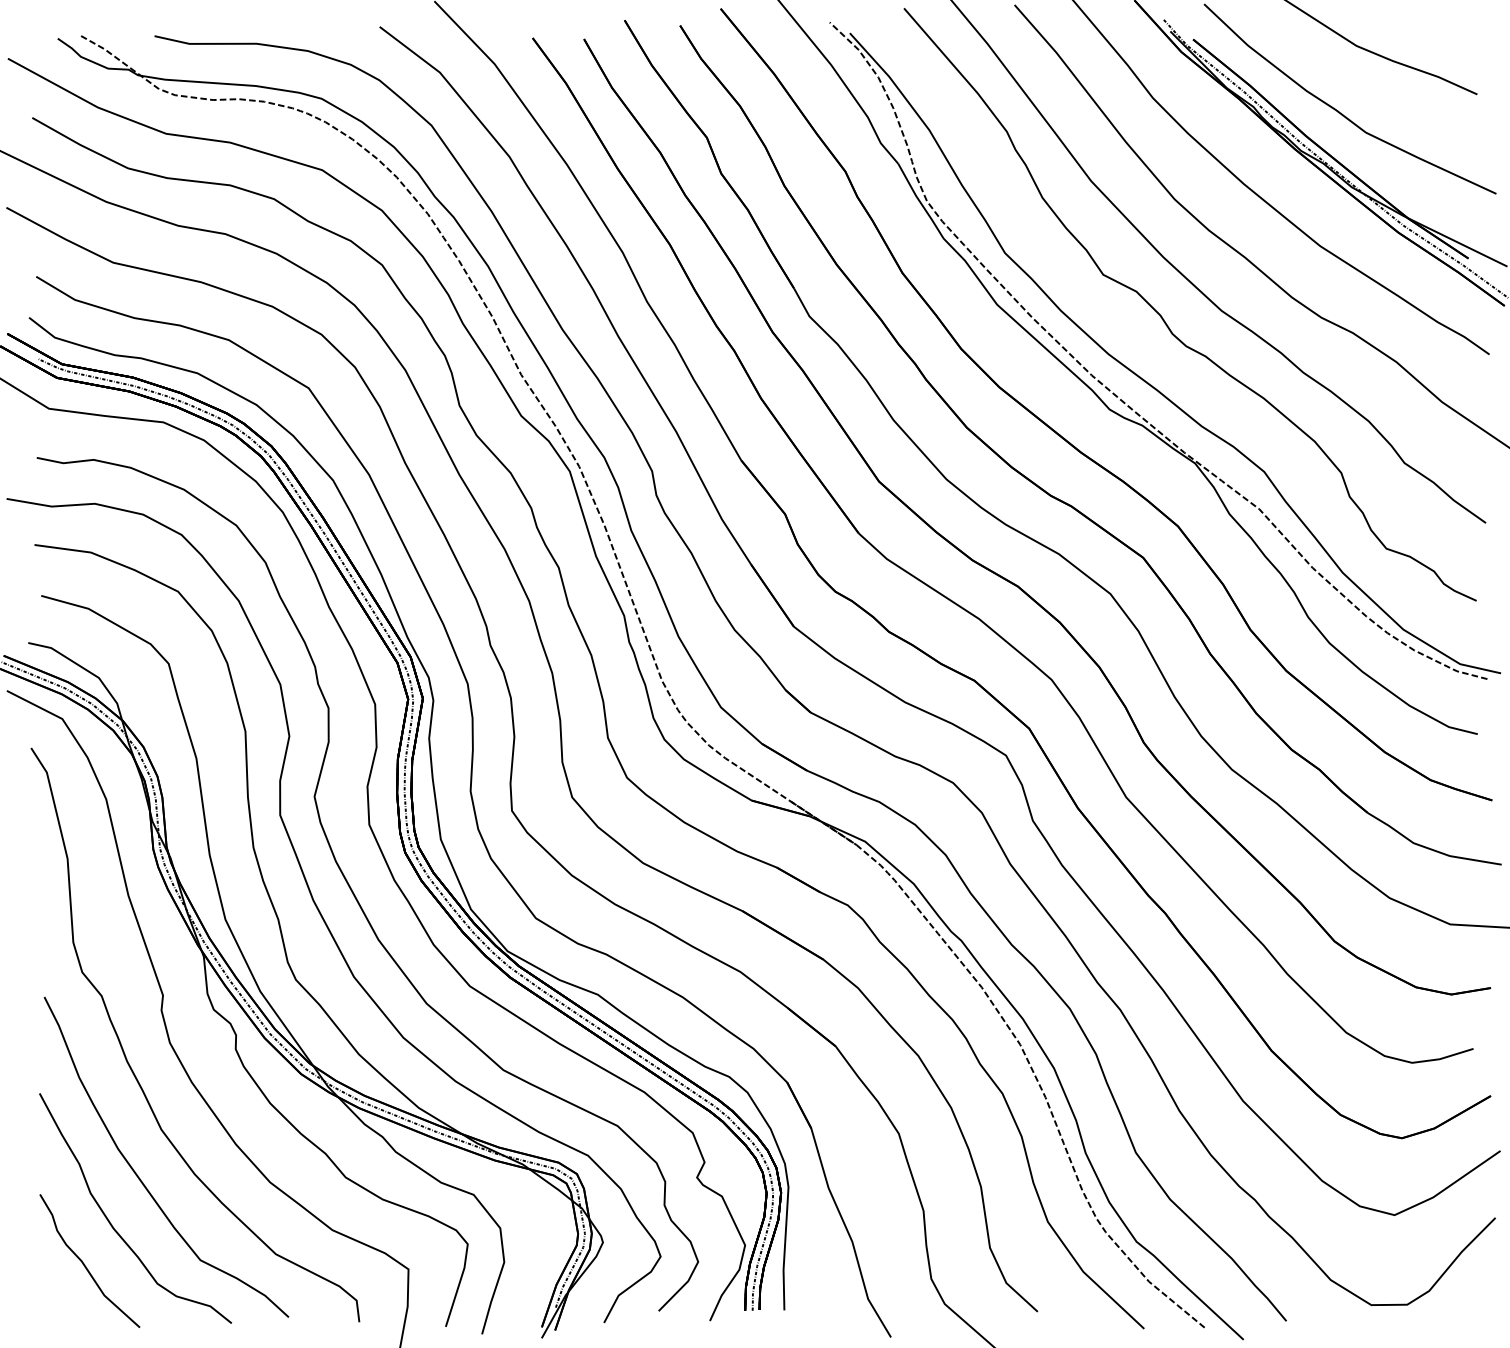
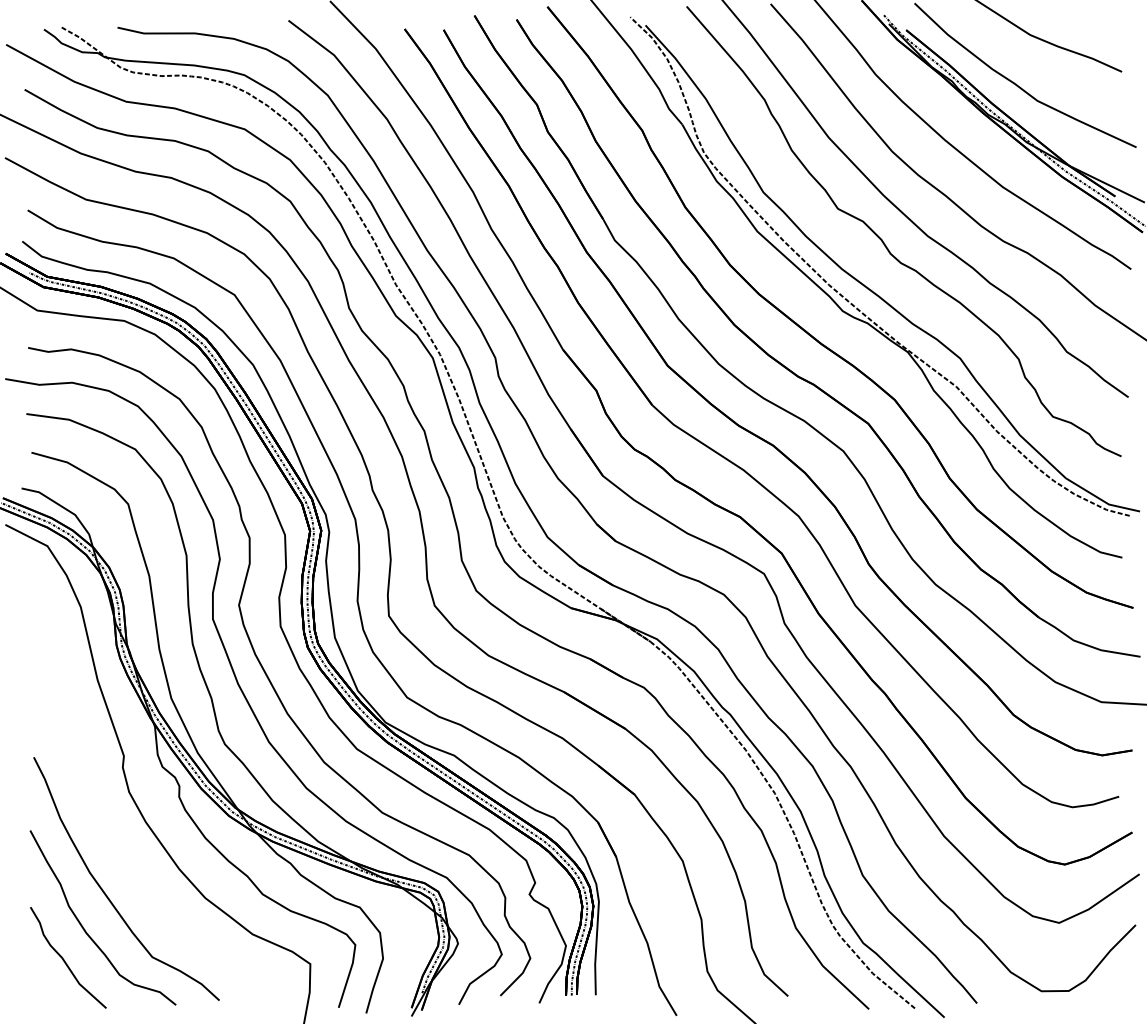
curve: (134, 1072) -> (102, 814), removed

